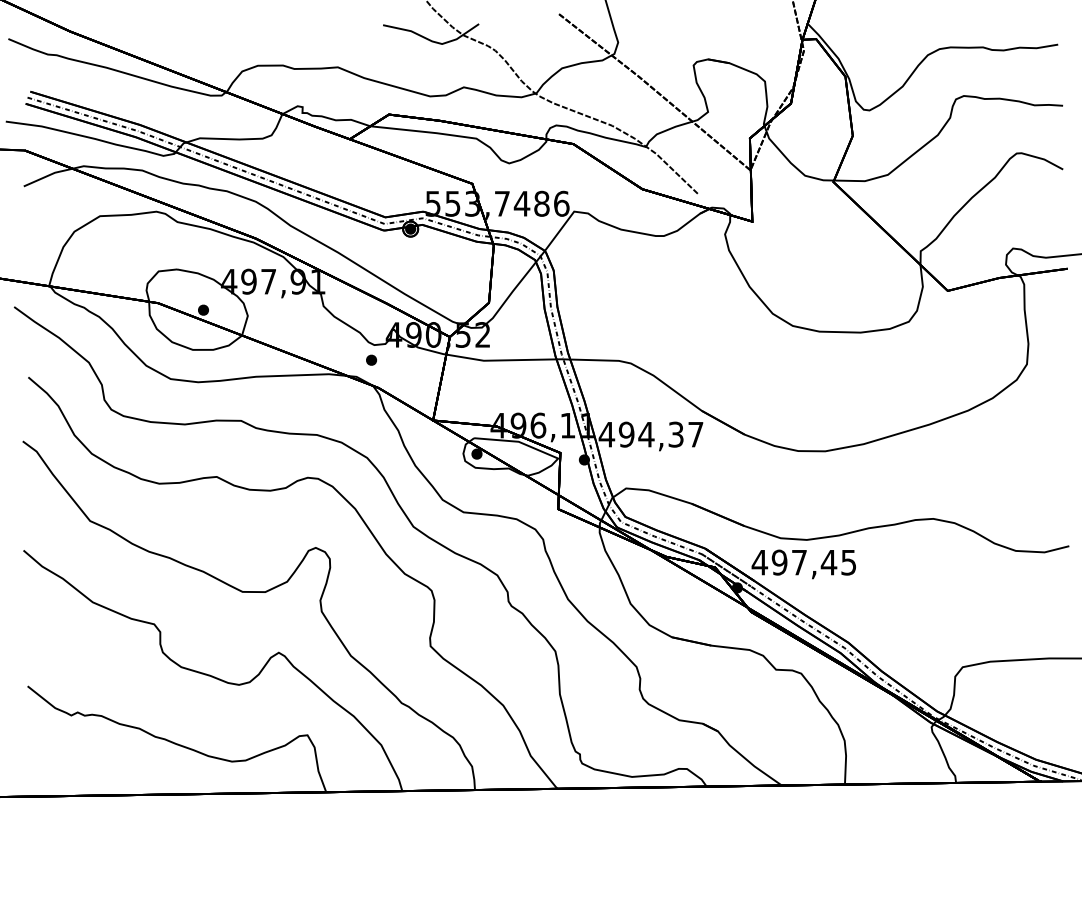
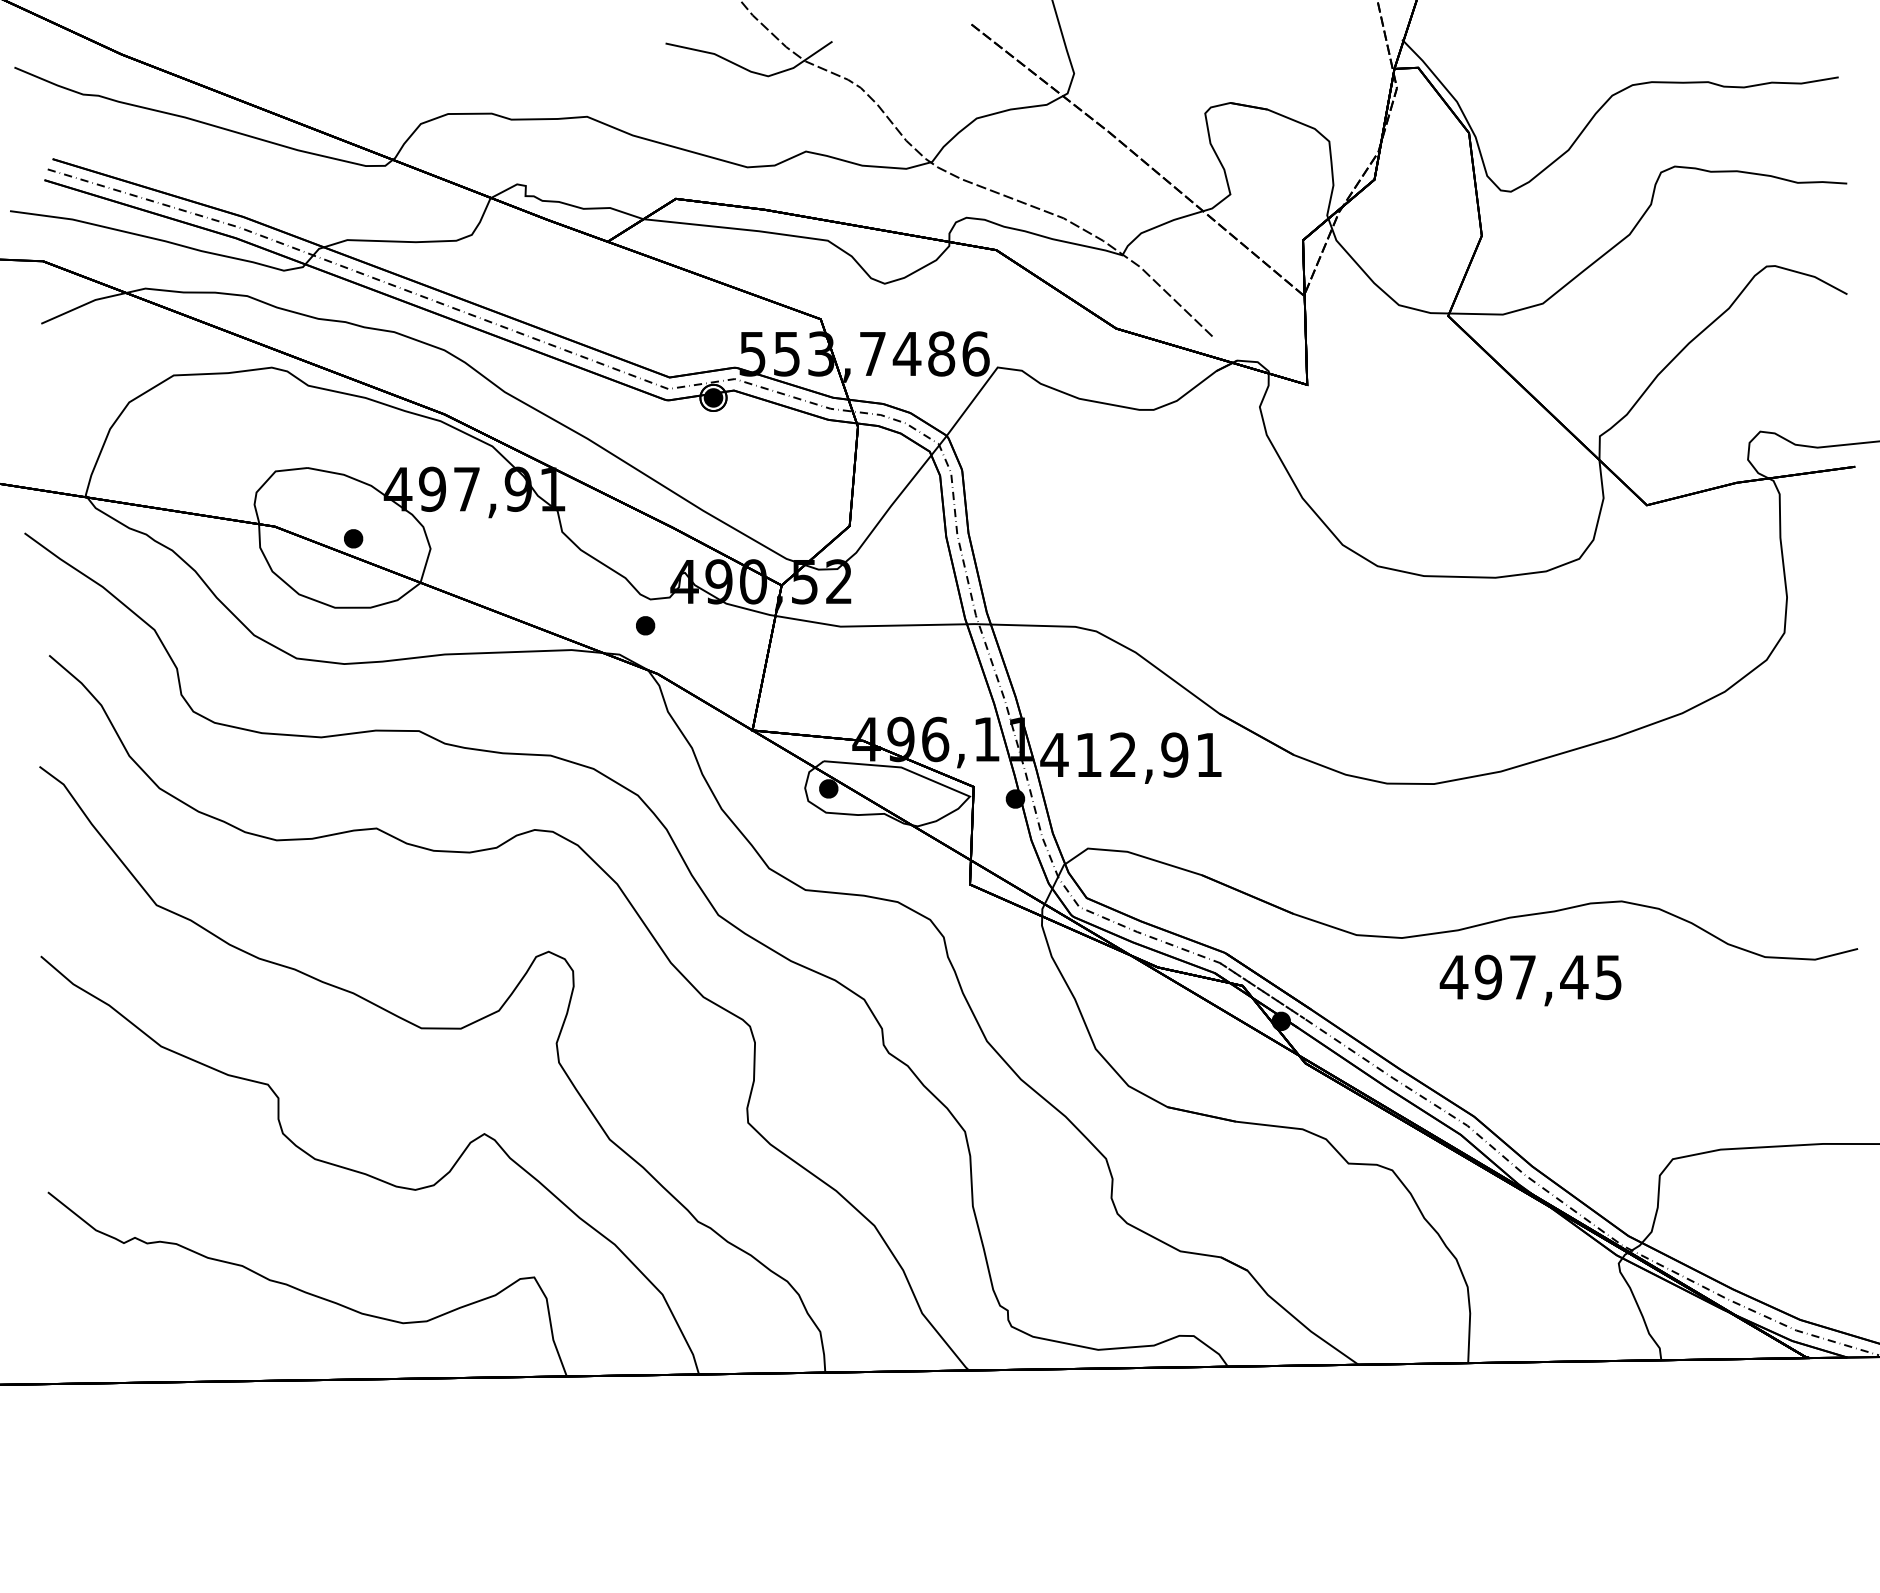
text: (660, 434) -> (1147, 754), 494,37 -> 412,91
text: (803, 564) -> (1529, 980), moved

